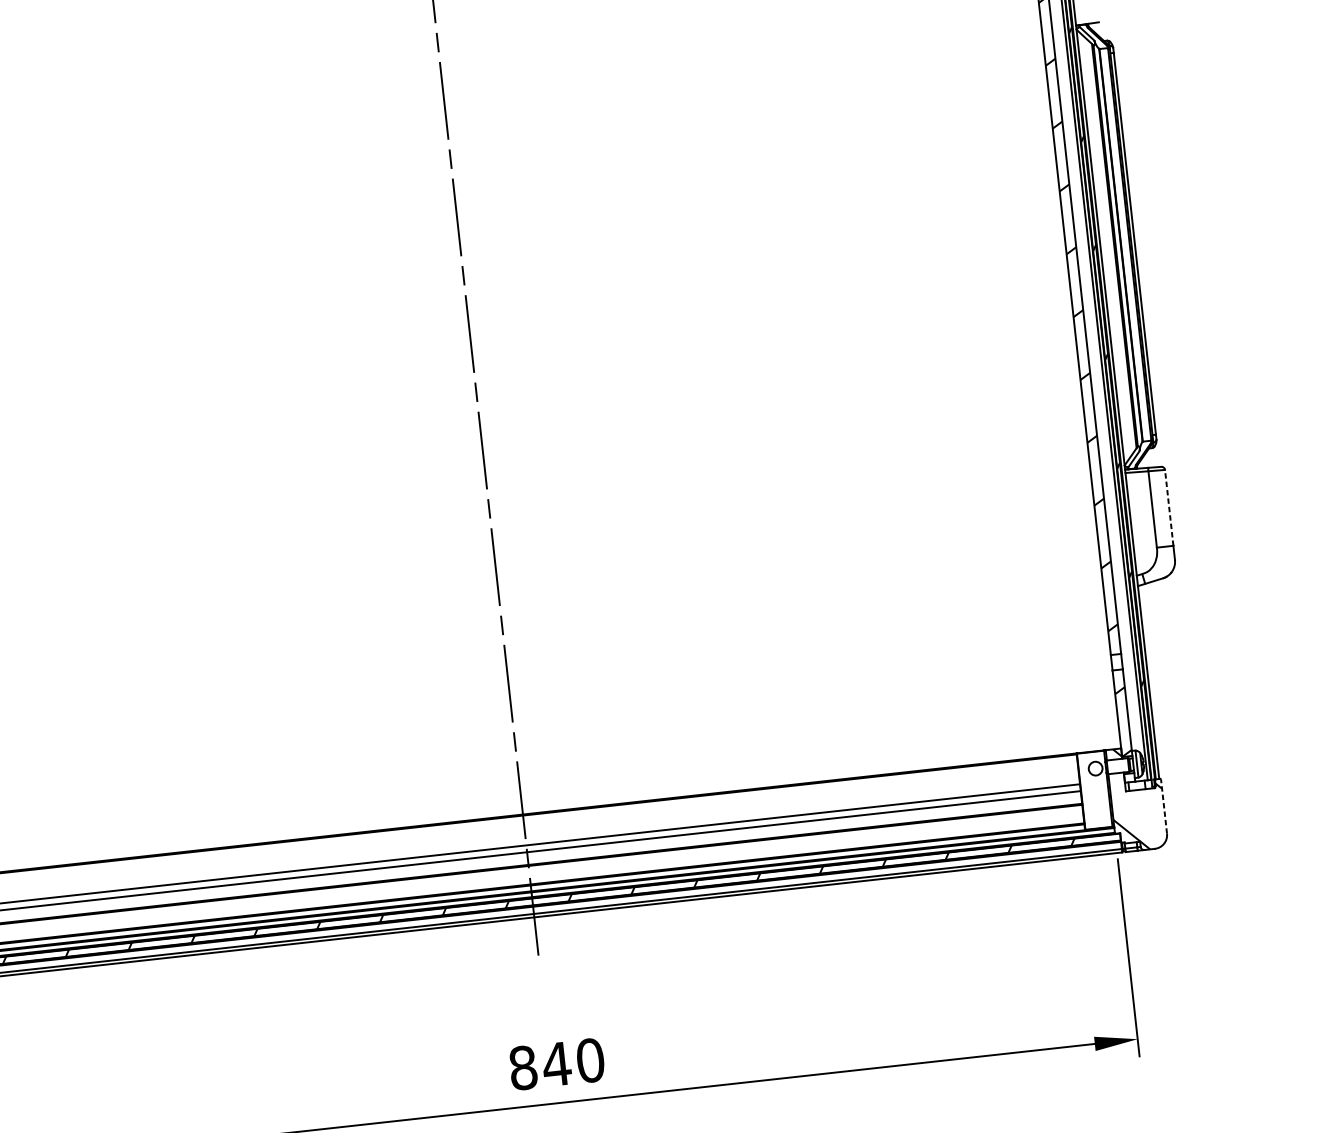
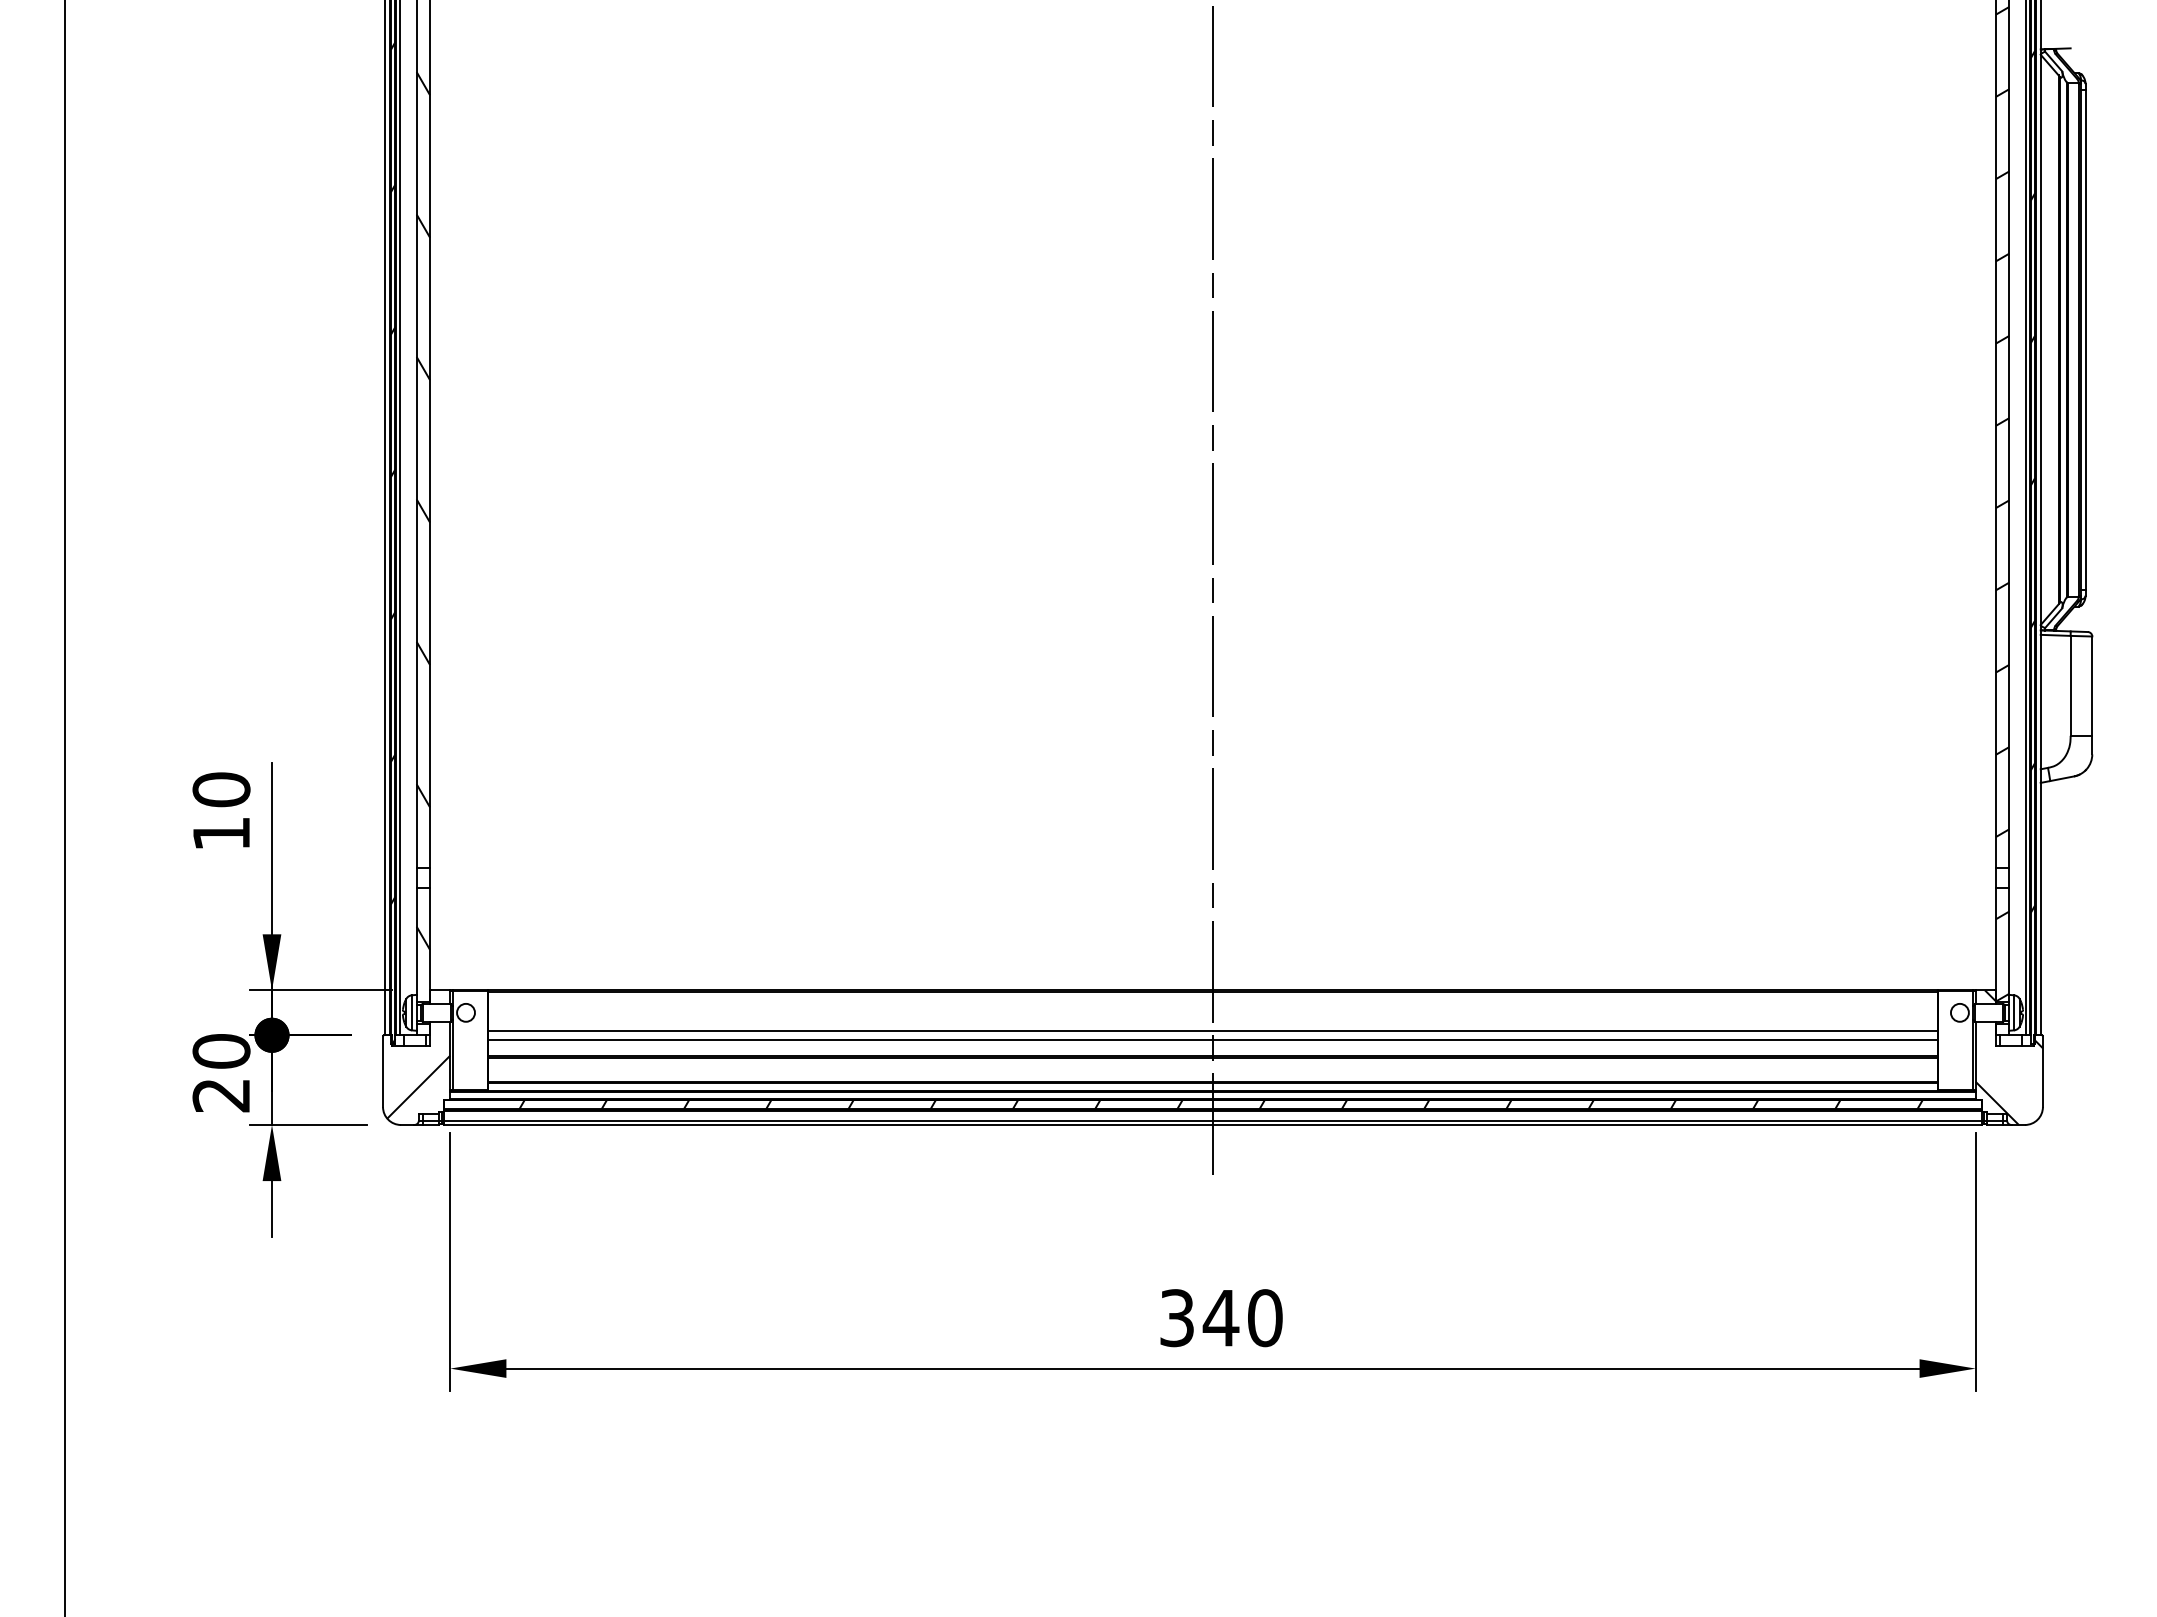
line: (1169, 508) -> (2092, 686), dashed -> solid
line: (1163, 806) -> (2042, 1071), dashed -> solid
text: (523, 1068) -> (1177, 1318), 840 -> 340

